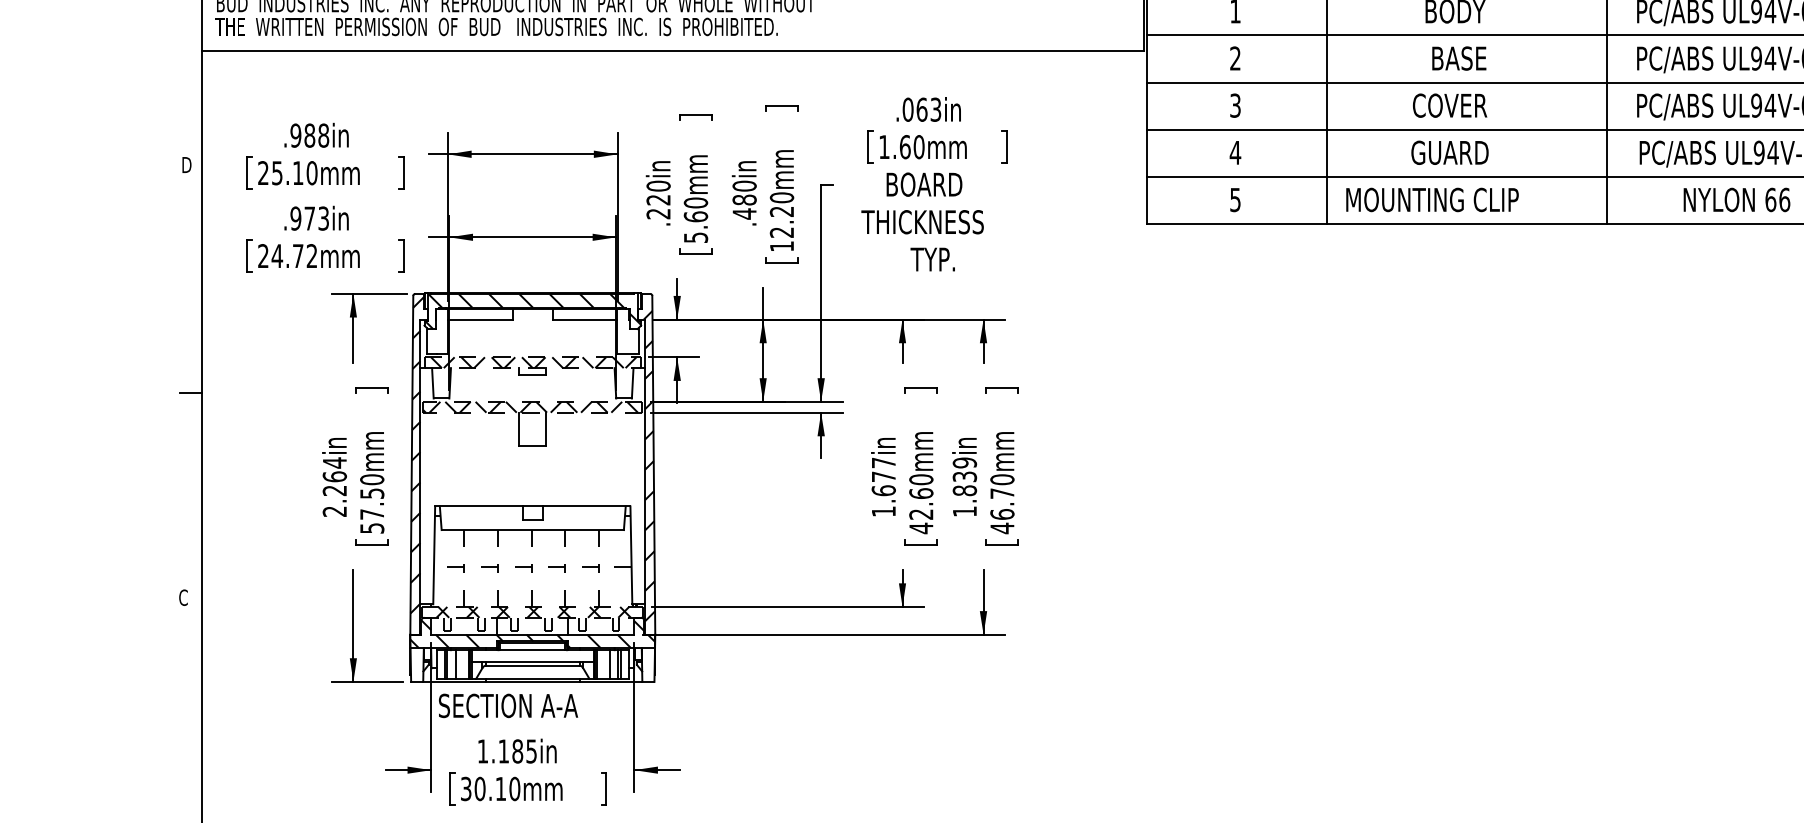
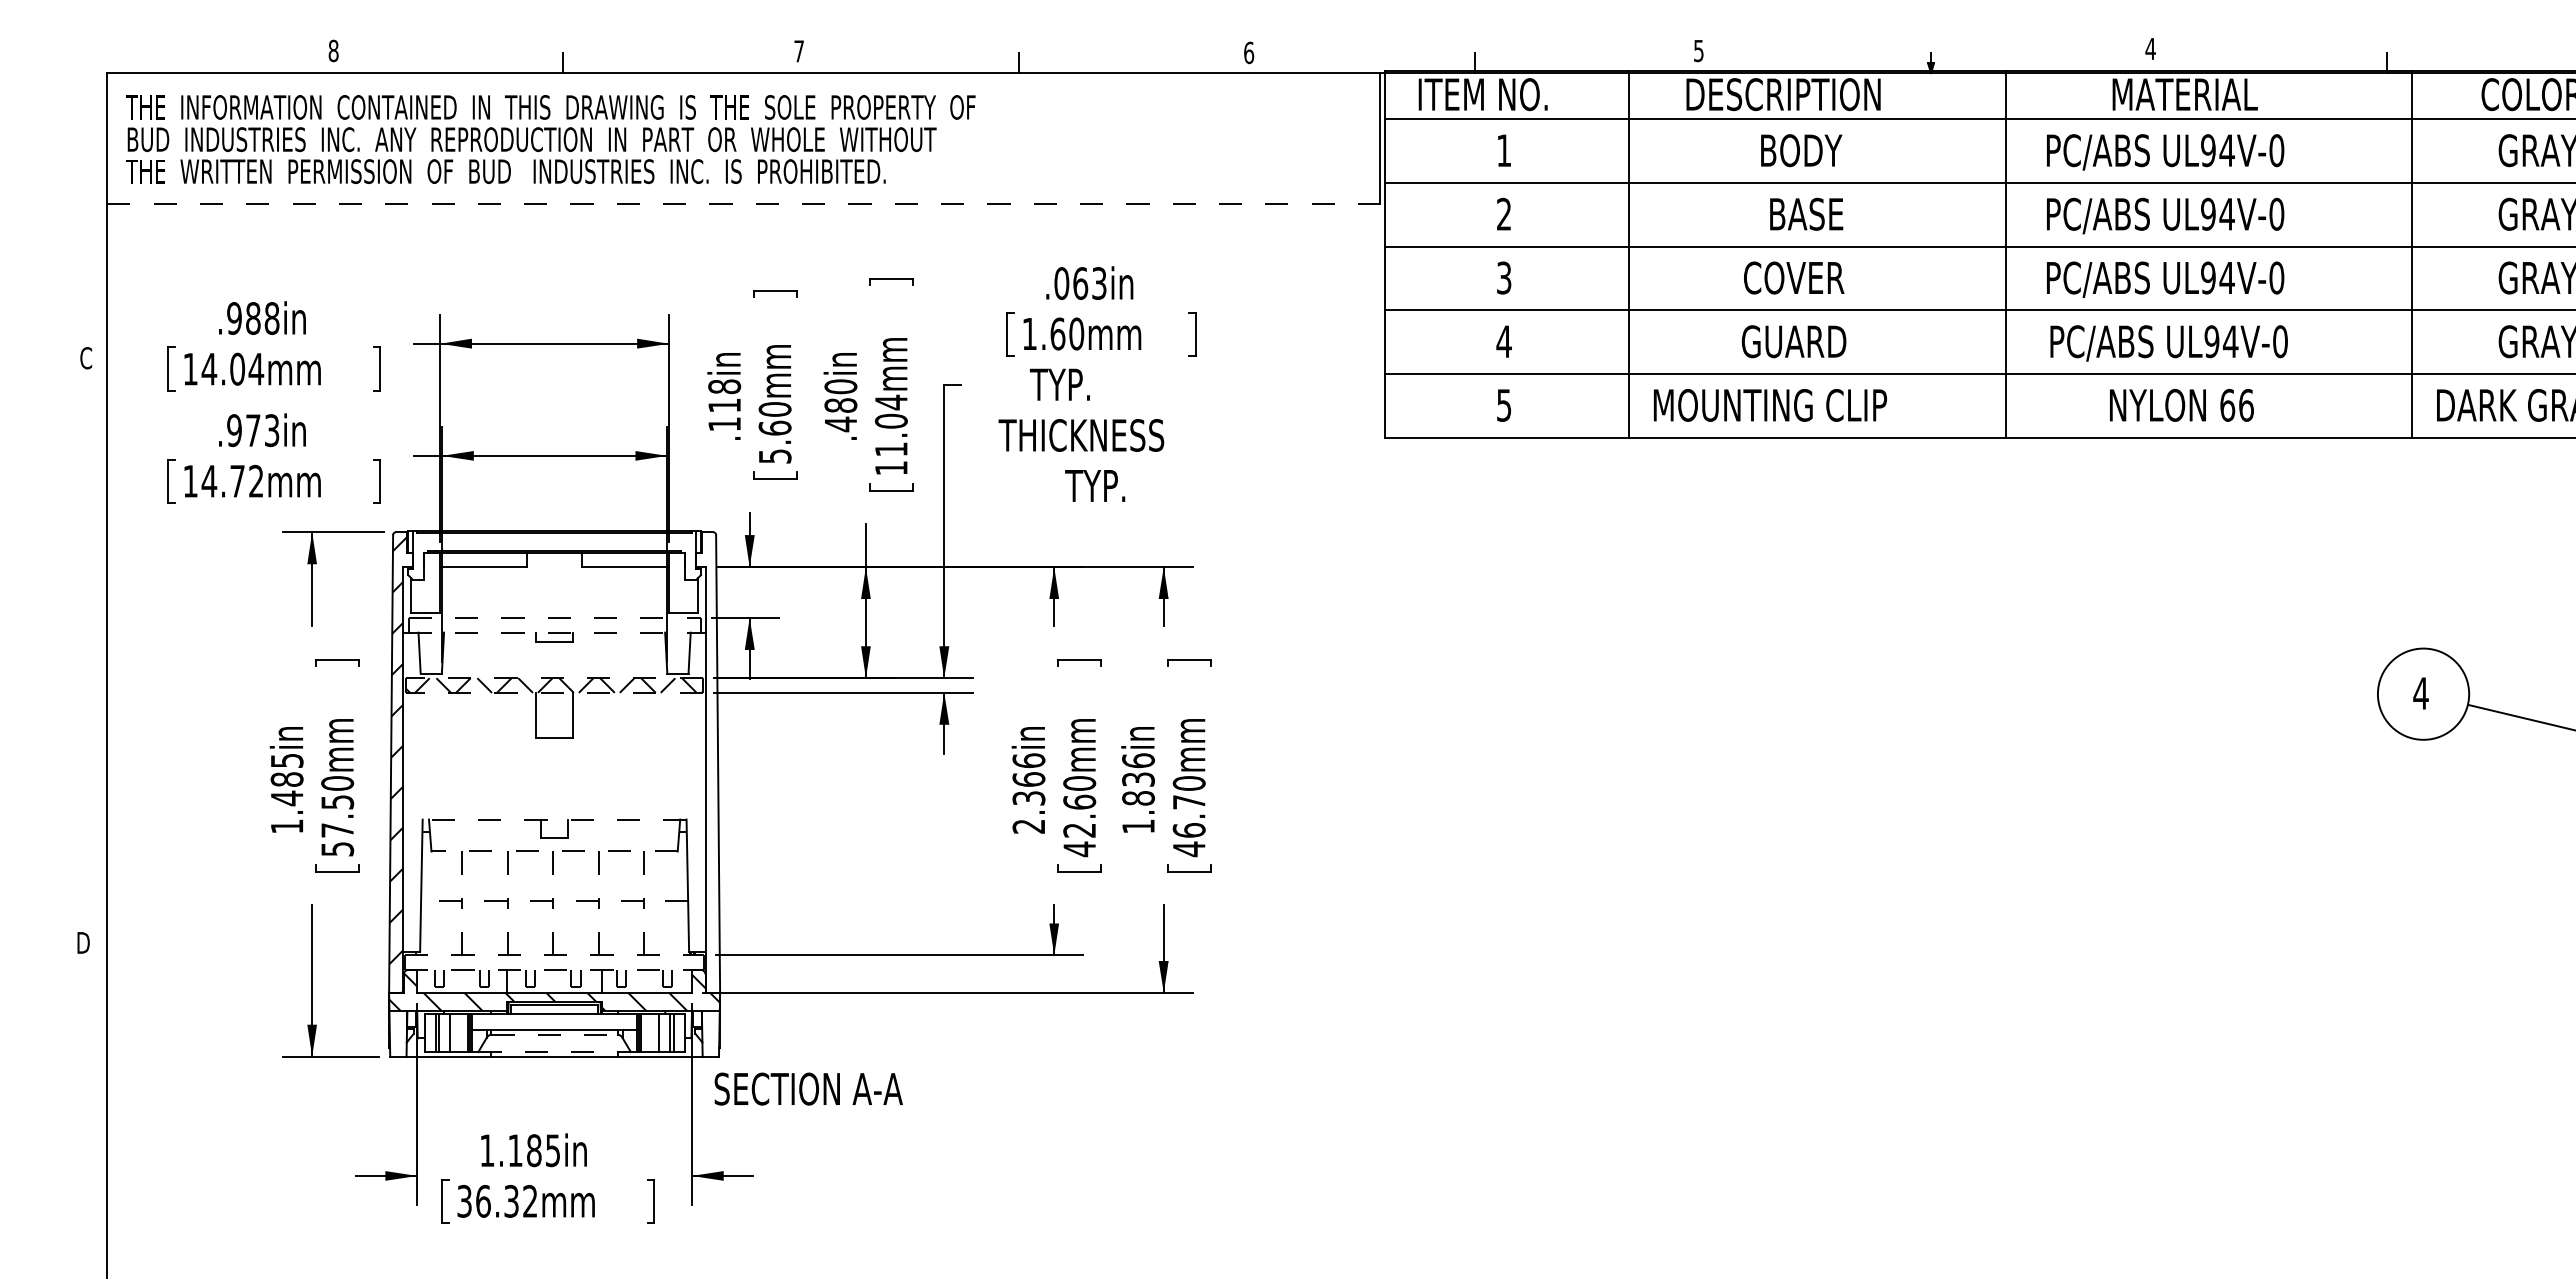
line: (673, 51) -> (744, 204), solid -> dashed
text: (186, 165) -> (86, 358), D -> C
text: (287, 172) -> (223, 368), 25.10mm -> 14.04mm
text: (923, 184) -> (1082, 384), BOARD -> TYP.
text: (658, 200) -> (724, 405), .220in -> .118in
text: (781, 214) -> (890, 425), 12.20mm -> 11.04mm
text: (263, 255) -> (190, 480), 24.72mm -> 14.72mm
hatch: (532, 311) -> (554, 555), removed
hatch: (533, 362) -> (555, 625), removed
line: (190, 393) -> (92, 666), removed
text: (964, 462) -> (1138, 760), 1.839in -> 1.836in
hatch: (648, 465) -> (711, 764), removed
text: (334, 487) -> (286, 793), 2.264in -> 1.485in
text: (883, 487) -> (1028, 793), 1.677in -> 2.366in
line: (532, 506) -> (554, 819), solid -> dashed
line: (532, 530) -> (554, 851), solid -> dashed
text: (183, 597) -> (82, 942), C -> D
hatch: (533, 612) -> (555, 962), removed
line: (533, 665) -> (555, 1034), solid -> dashed
line: (533, 678) -> (555, 1052), solid -> dashed
text: (508, 705) -> (808, 1088), moved
text: (497, 788) -> (506, 1200), 30.10mm -> 36.32mm

